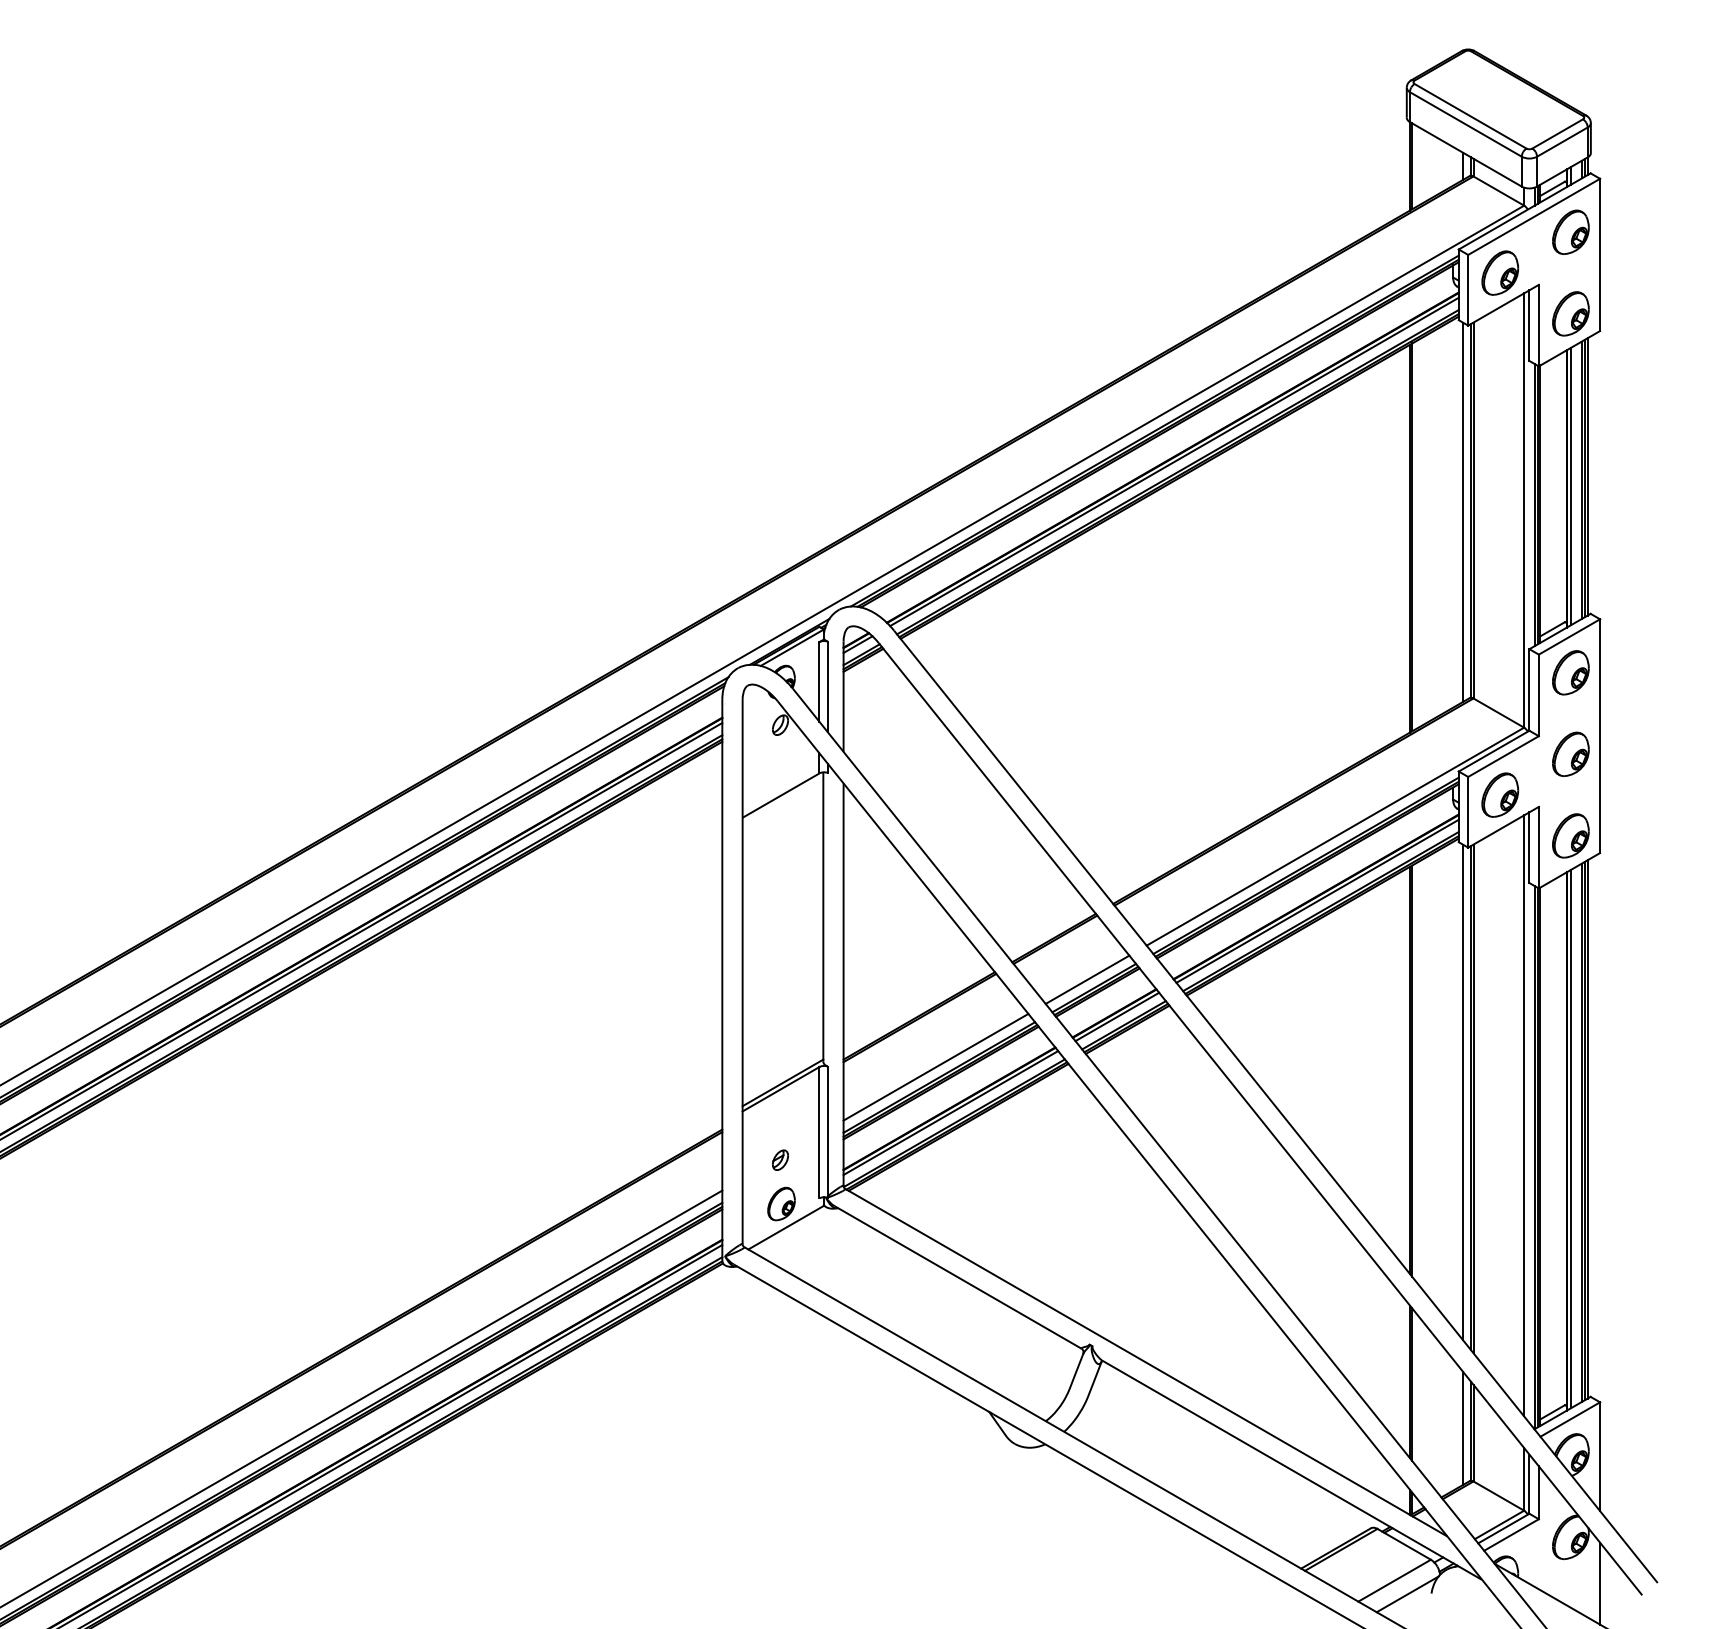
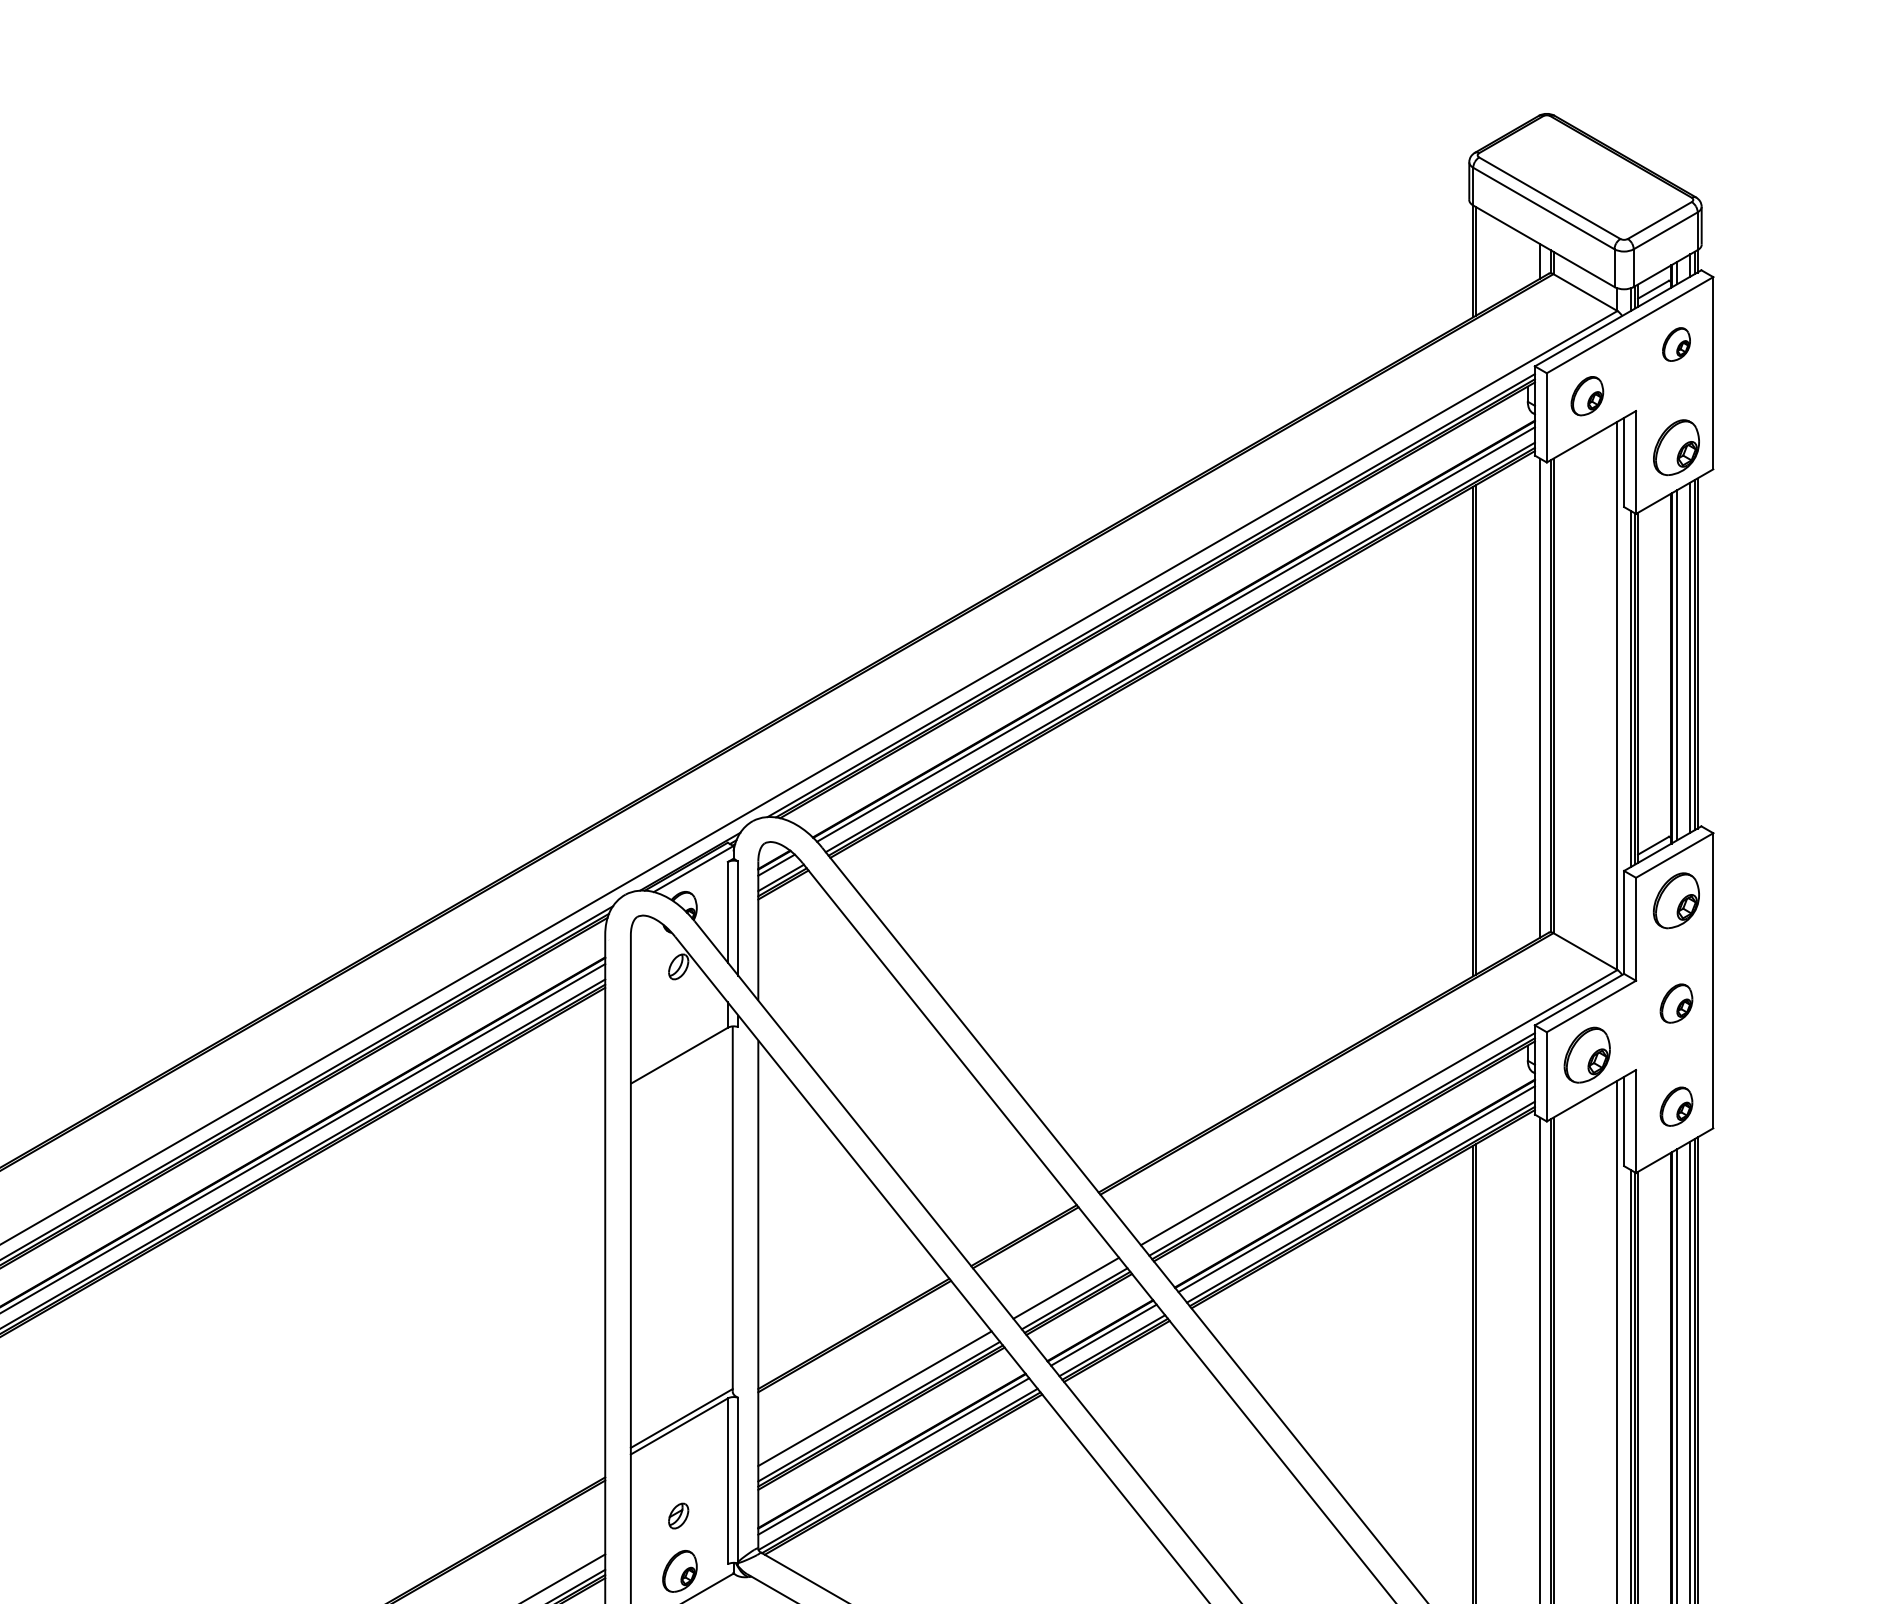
part: (1570, 231) -> (1675, 343), size x0.6
part: (1500, 272) -> (1587, 395), size x0.7
part: (1570, 753) -> (1675, 1002), size x0.7
part: (1570, 835) -> (1675, 1106), size x0.7

